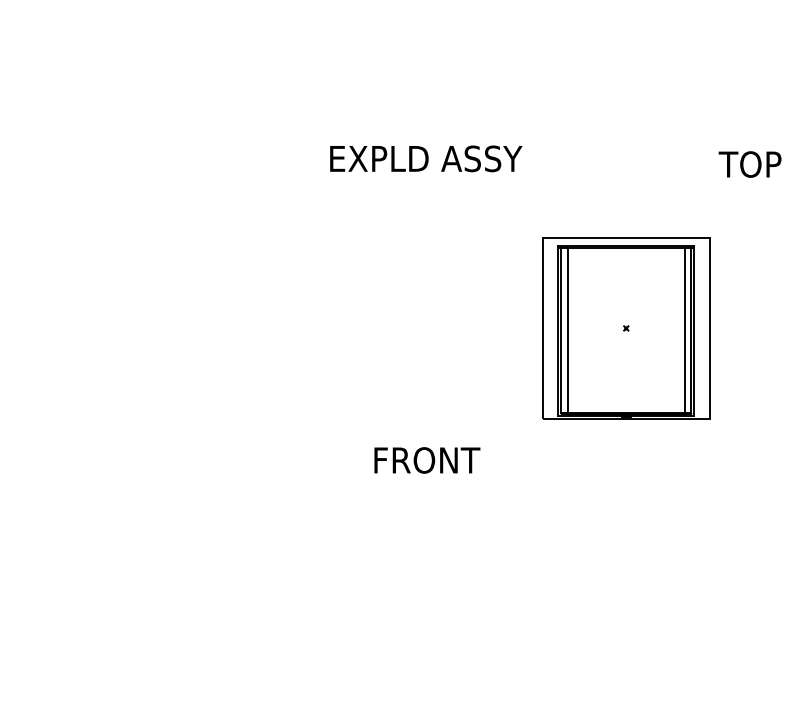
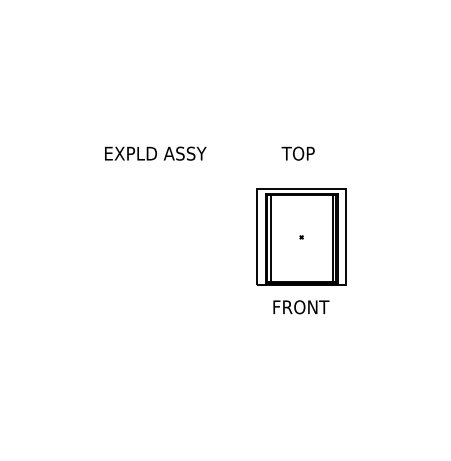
text: (425, 158) -> (155, 153), moved
text: (748, 164) -> (297, 153), moved
text: (427, 460) -> (301, 307), moved

